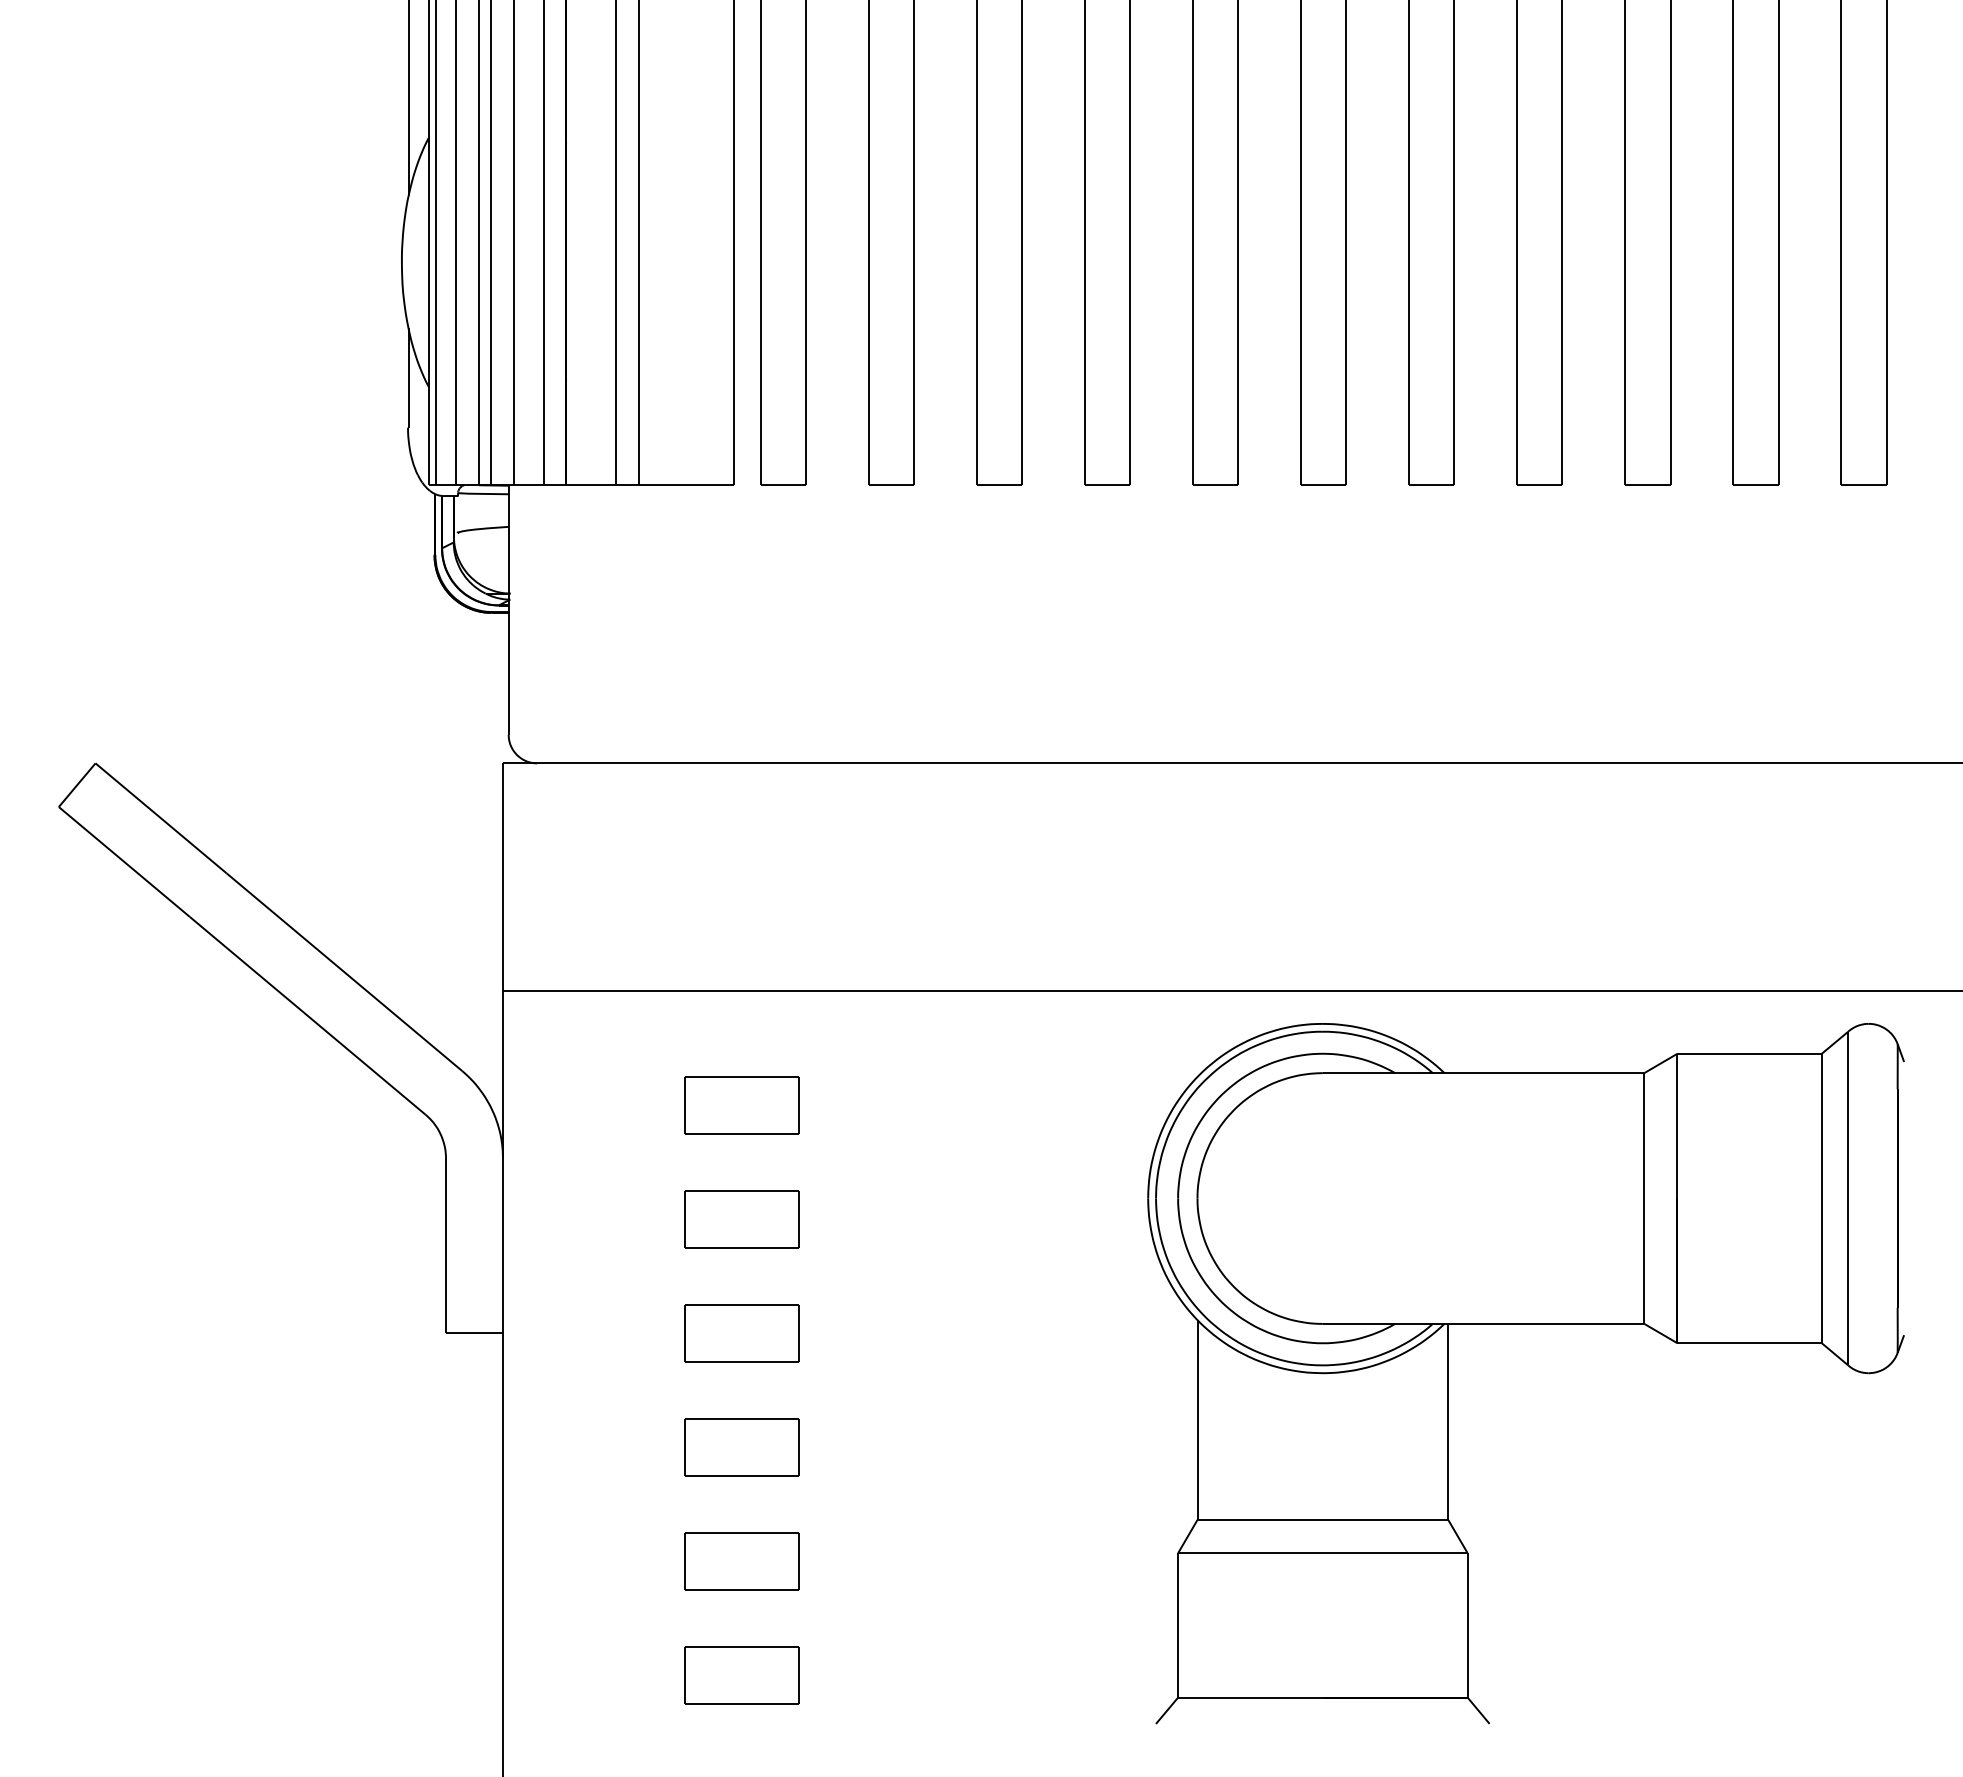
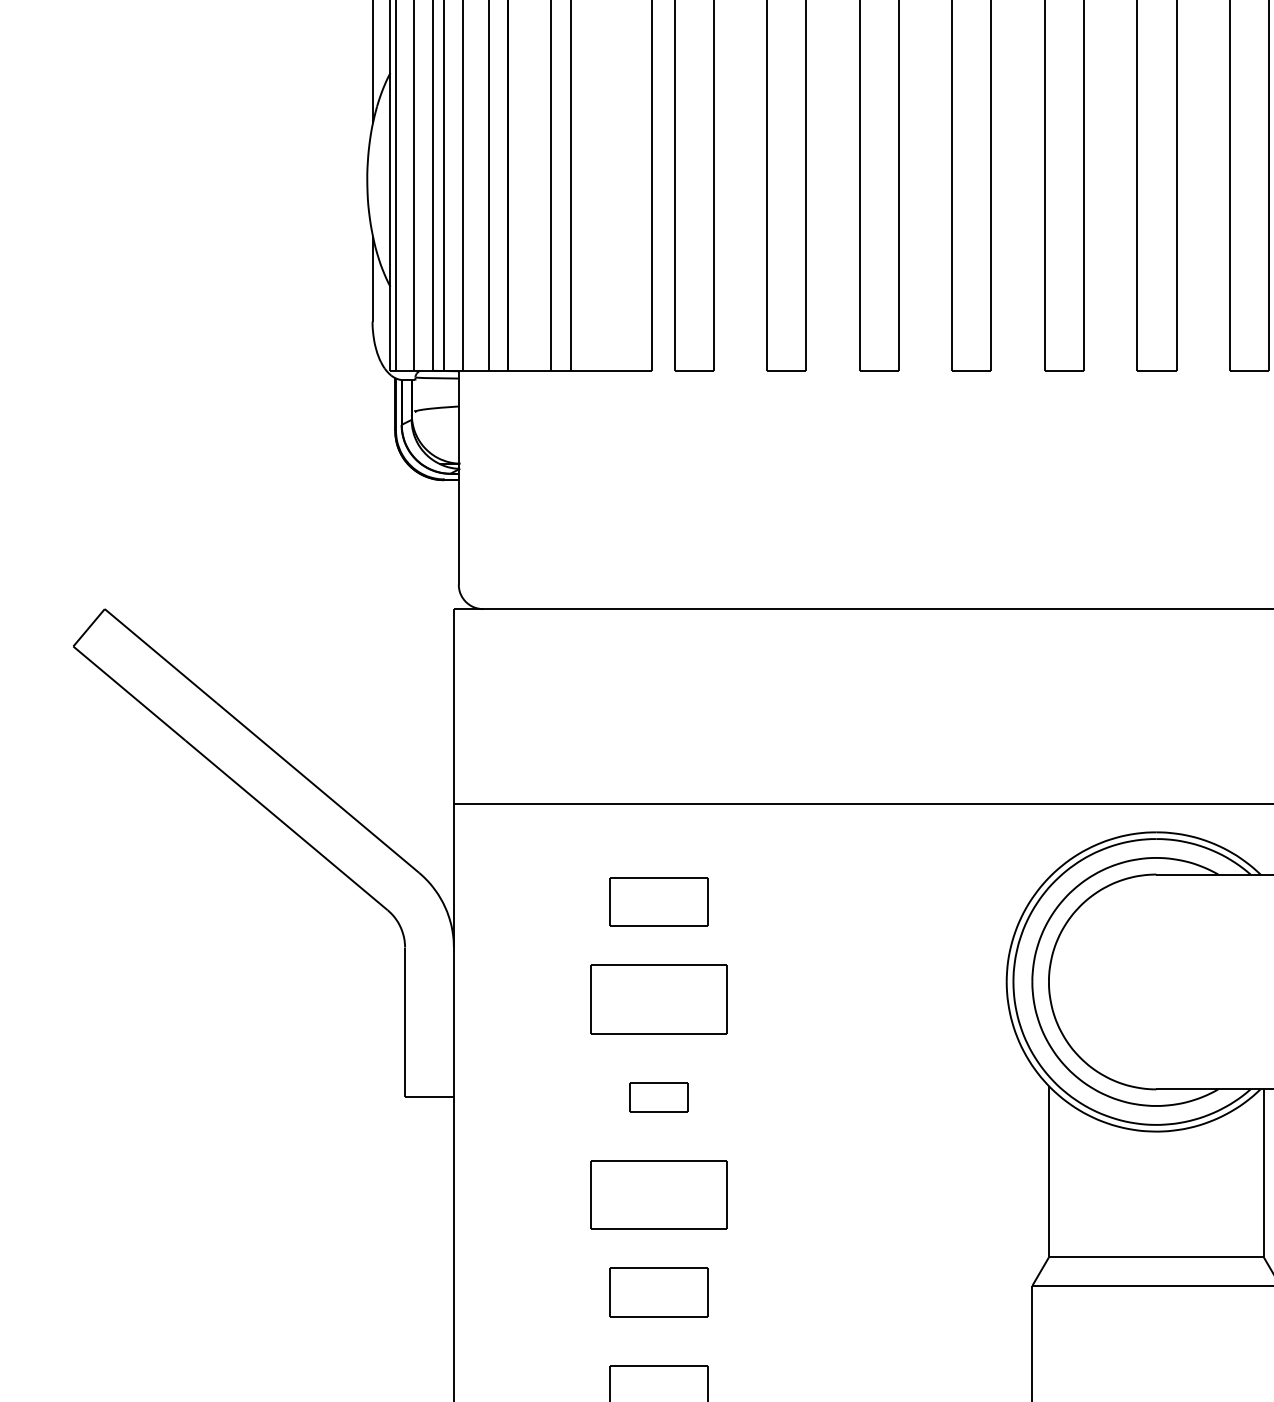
part: (741, 1219) -> (658, 999), size x1.4
part: (741, 1333) -> (658, 1097), size x0.6
part: (741, 1447) -> (658, 1195), size x1.4

